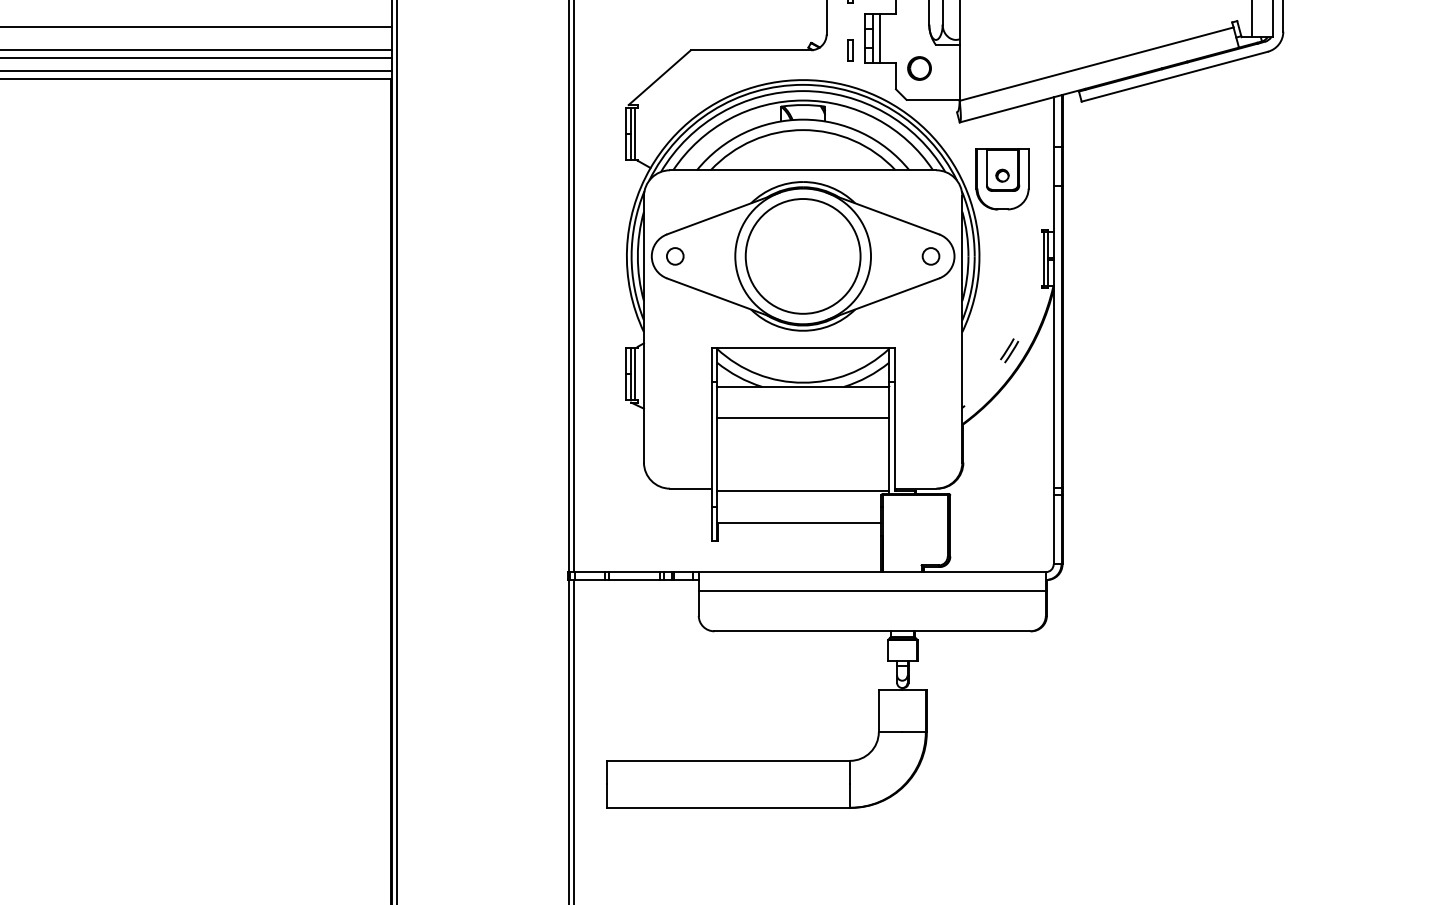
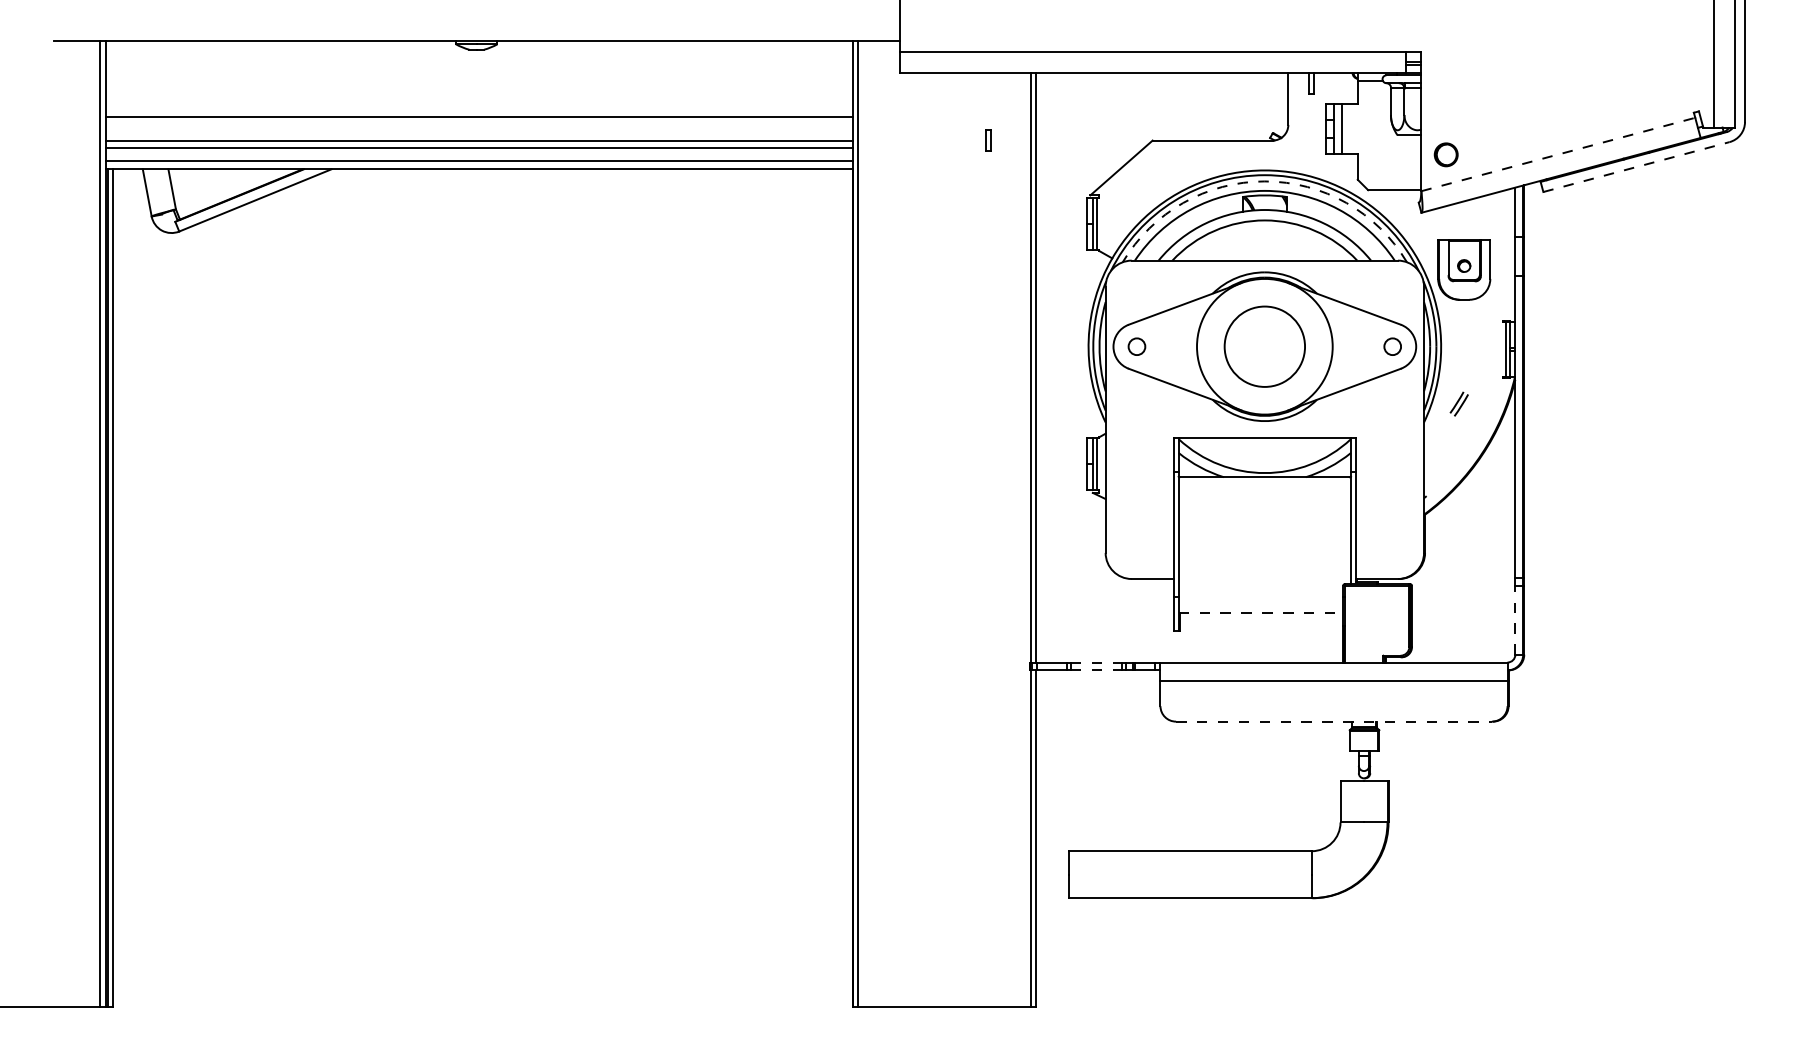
part: (849, 50) -> (988, 140), moved
line: (1096, 64) -> (1558, 154), solid -> dashed
part: (918, 68) -> (1445, 154), moved
line: (1174, 76) -> (1636, 166), solid -> dashed
arc: (802, 91) -> (1264, 181), solid -> dashed
circle: (802, 256) -> (1264, 346), size x0.7
part: (1008, 350) -> (1458, 403), moved
line: (802, 418) -> (1264, 508), removed
line: (802, 491) -> (1264, 581), removed
line: (799, 522) -> (1261, 612), solid -> dashed
line: (1053, 529) -> (1515, 619), solid -> dashed
line: (634, 572) -> (1096, 662), solid -> dashed
line: (634, 580) -> (1096, 670), solid -> dashed
line: (872, 631) -> (1334, 721), solid -> dashed

